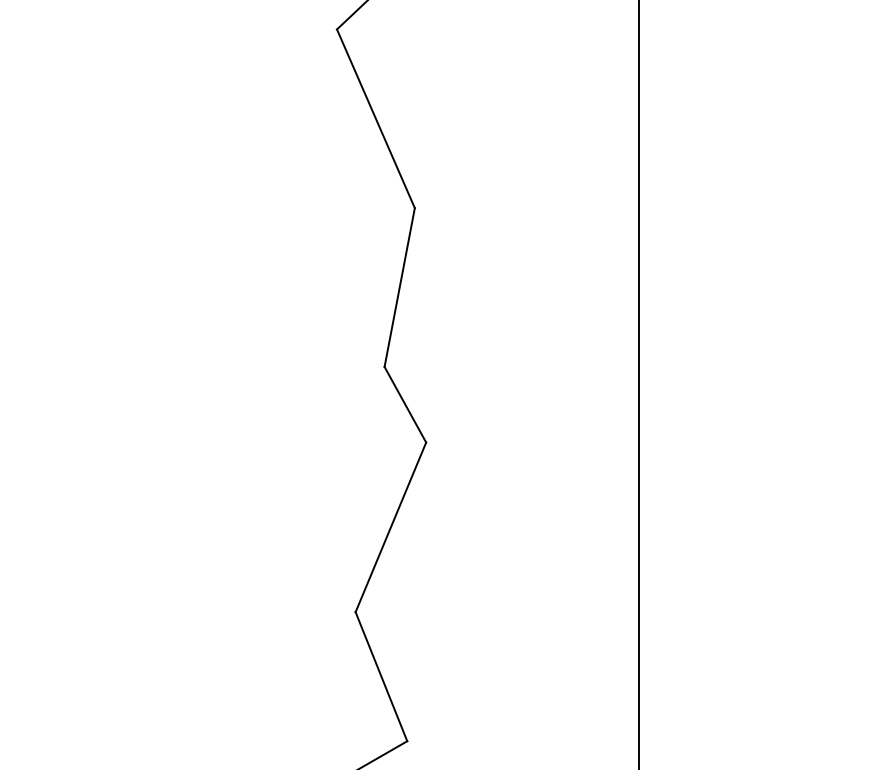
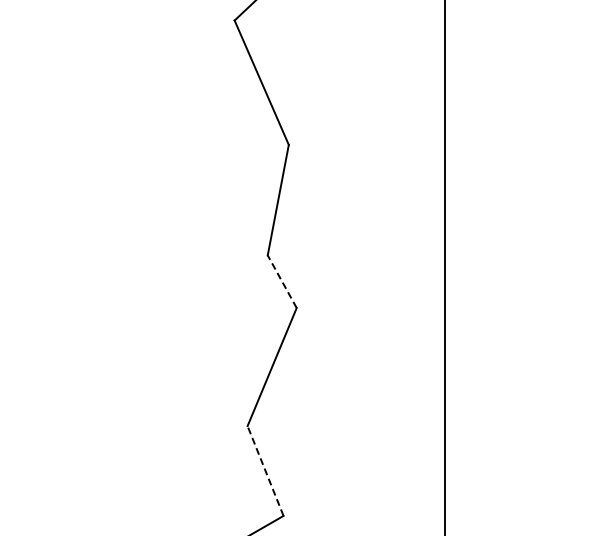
line: (405, 404) -> (282, 281), solid -> dashed
line: (381, 675) -> (265, 470), solid -> dashed

